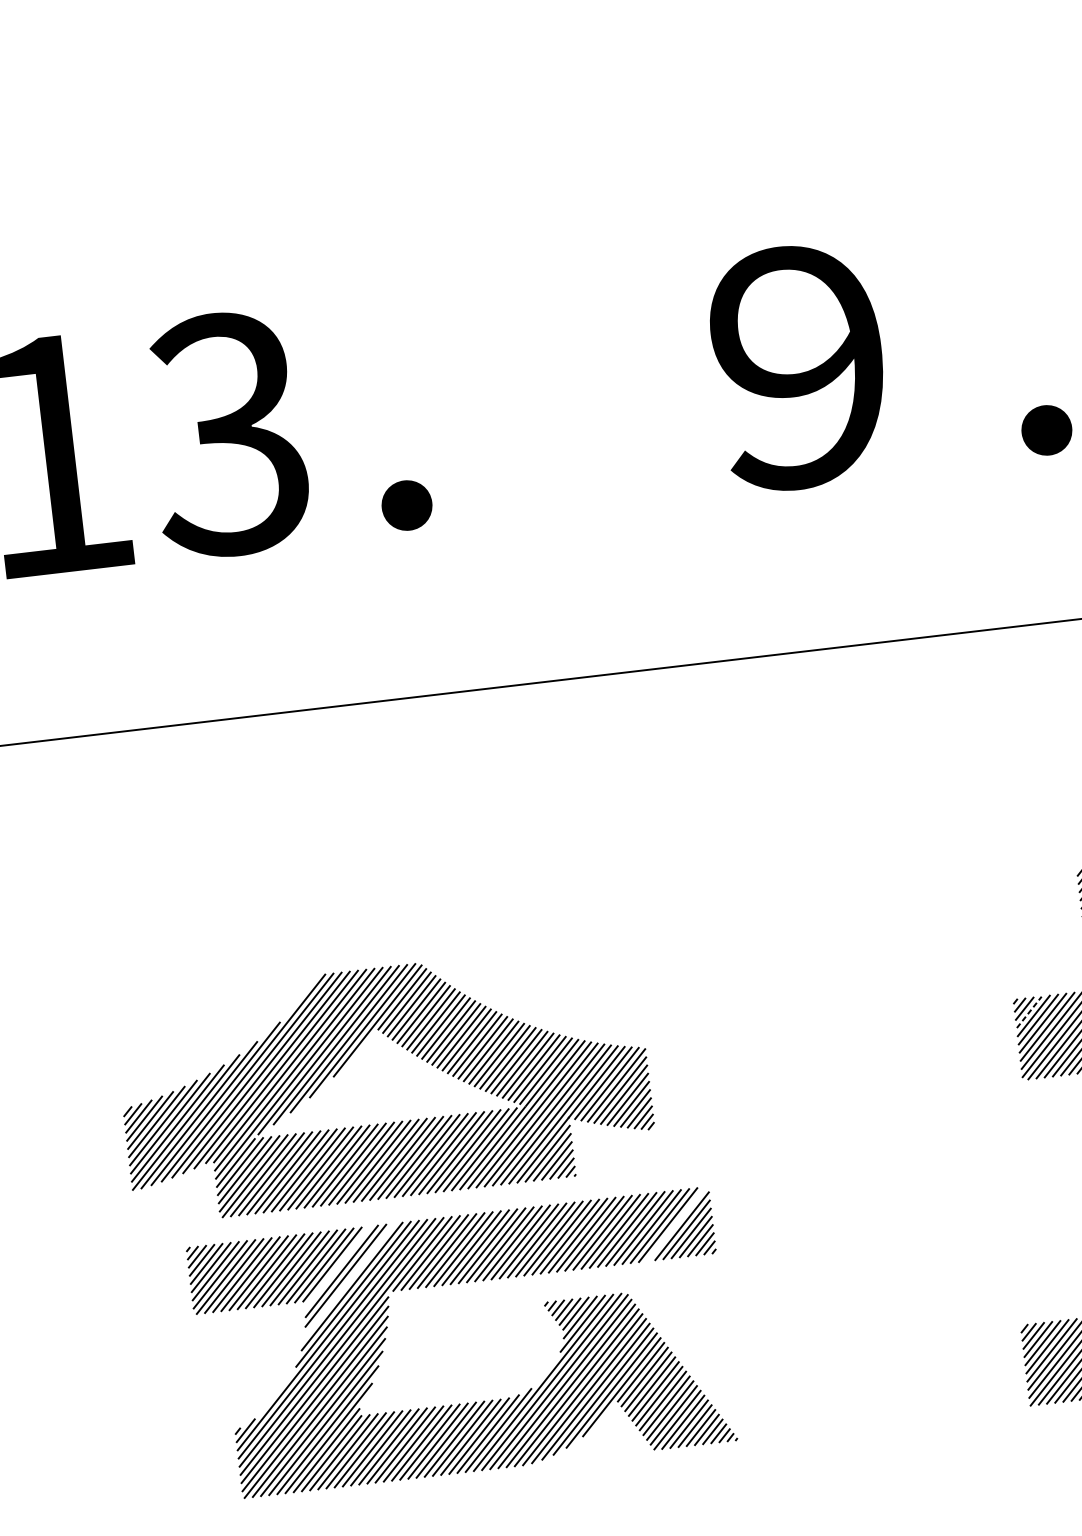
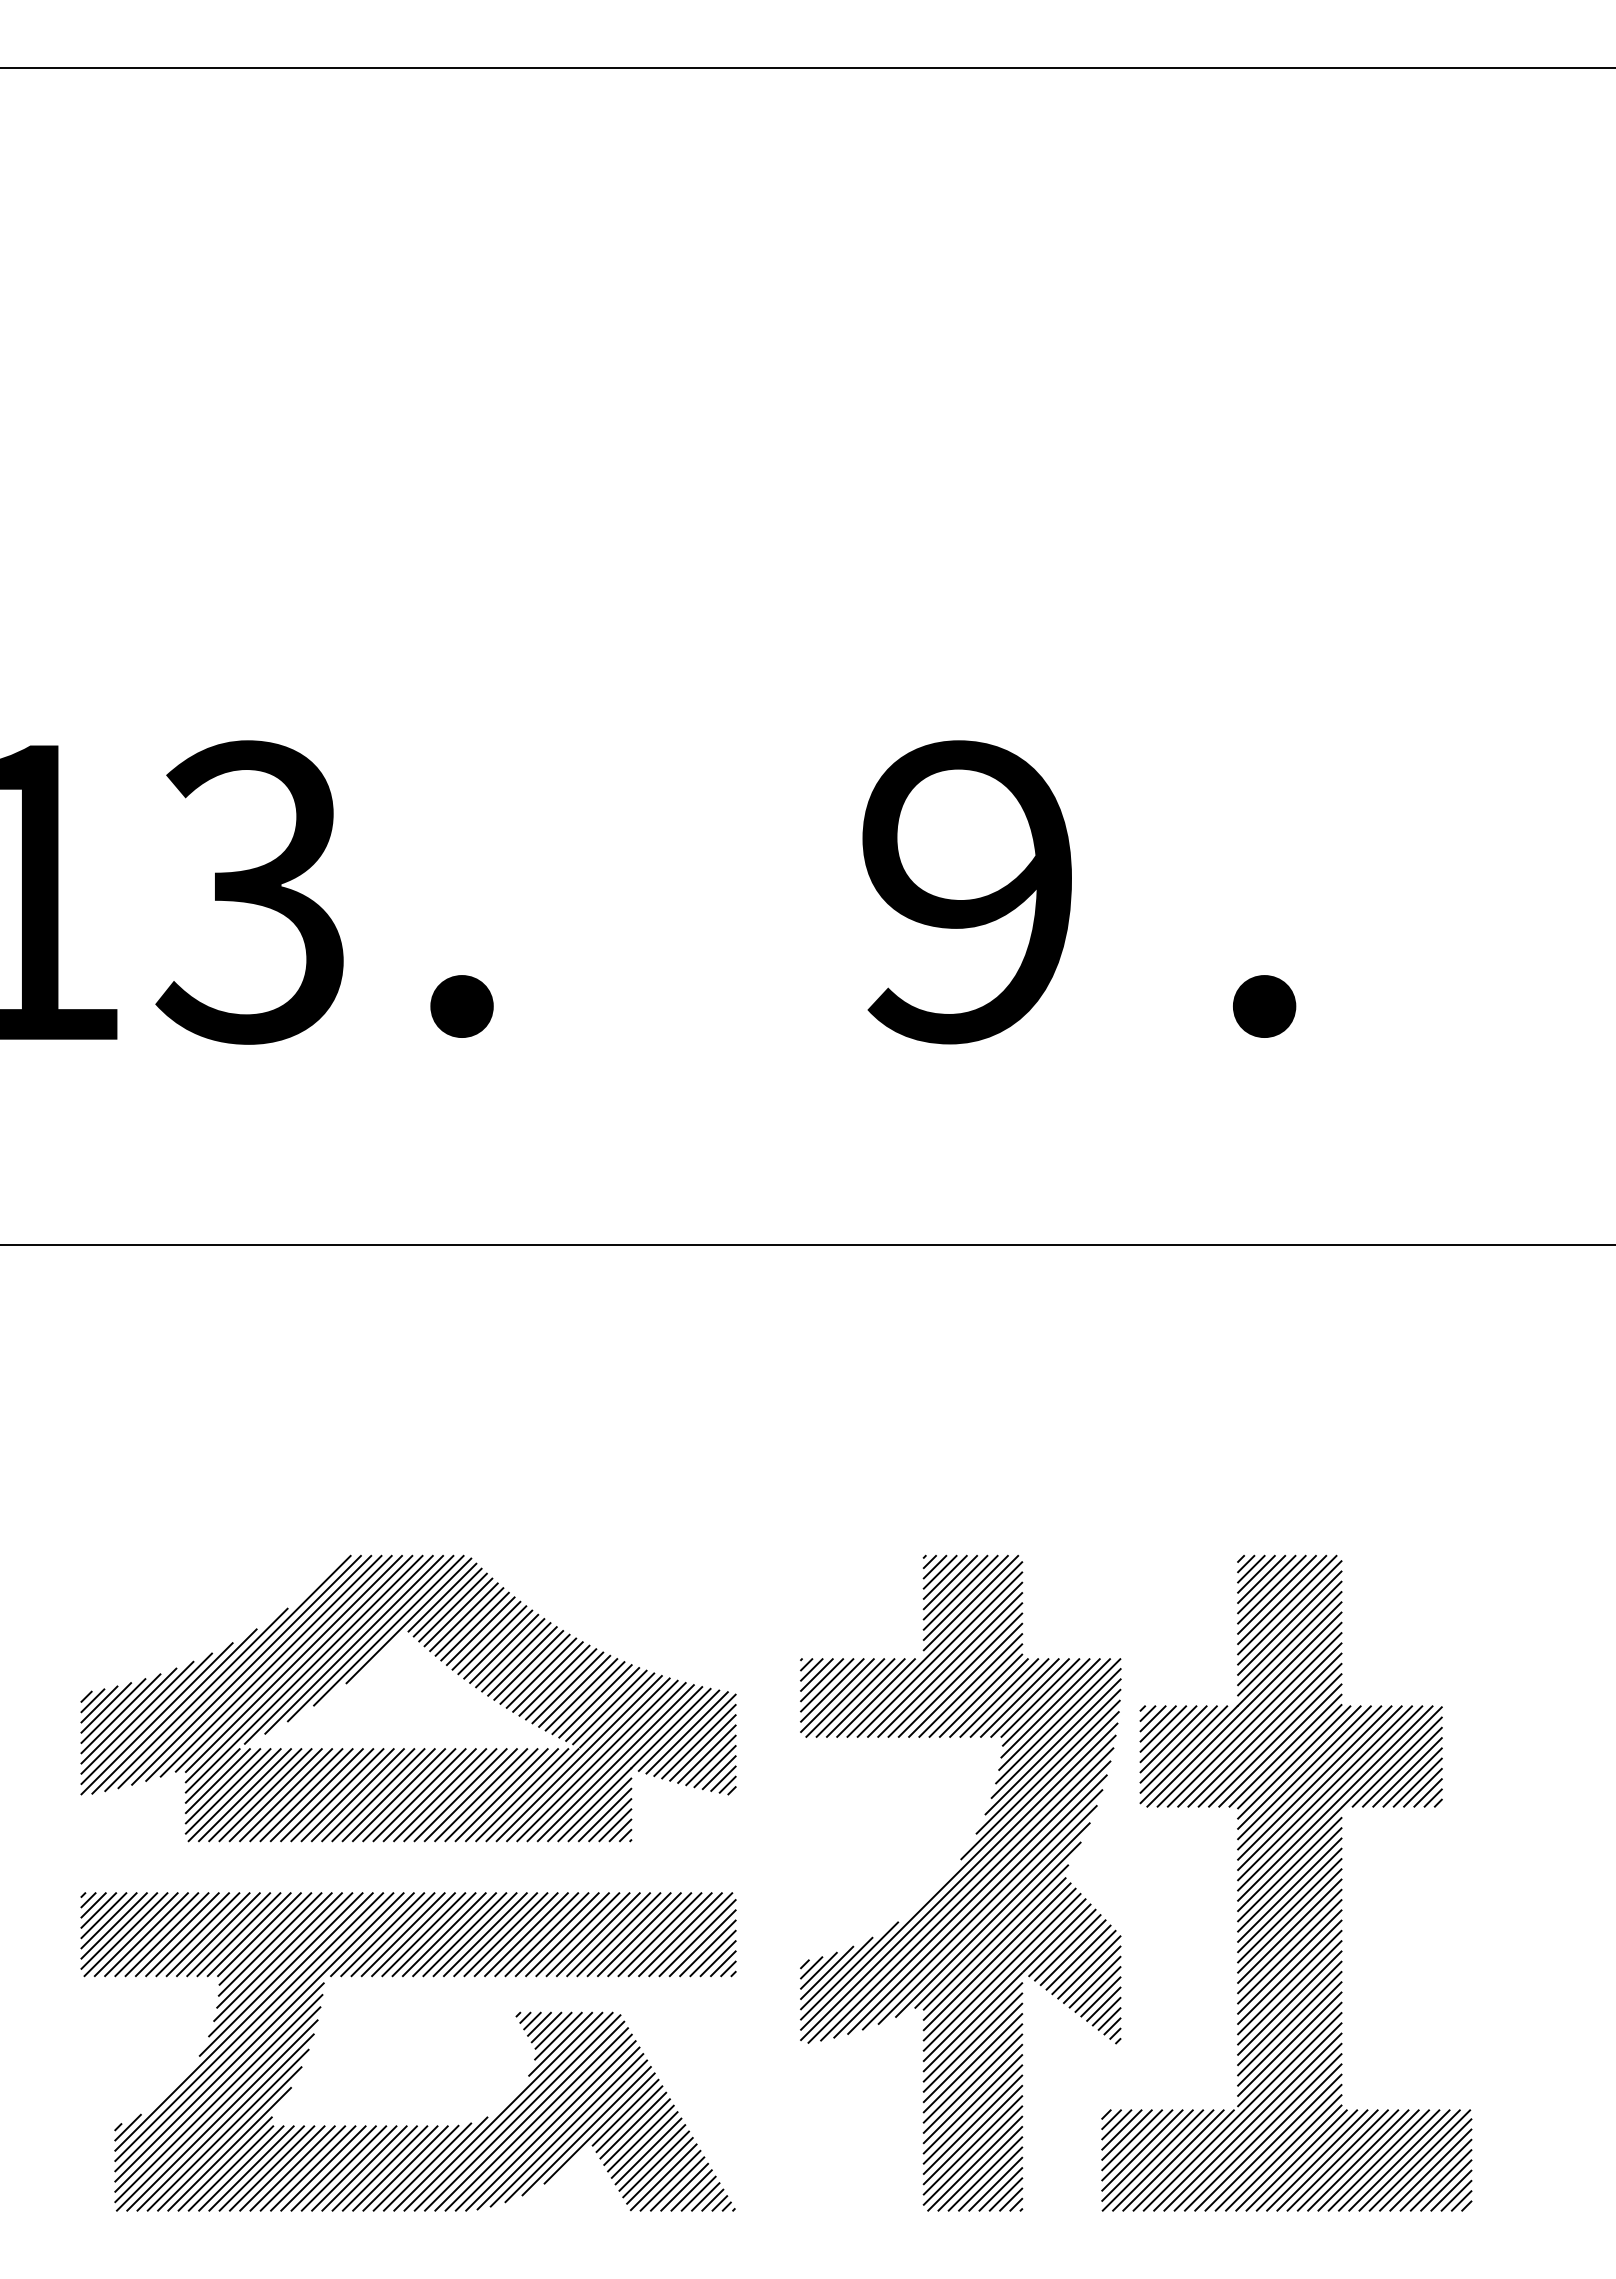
line: (1029, 1011) -> (1158, 1723), dashed -> solid
part: (406, 1050) -> (440, 1661), moved
part: (886, 1157) -> (960, 1882), added
line: (676, 1224) -> (690, 1934), added
line: (337, 1267) -> (265, 1938), added
line: (348, 1281) -> (277, 1957), added

